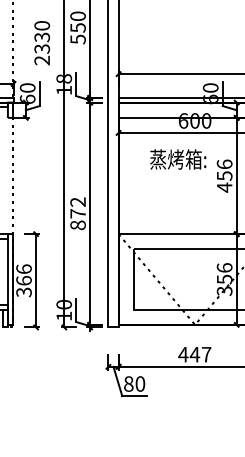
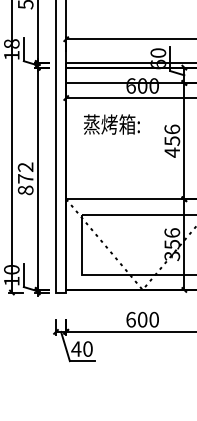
text: (178, 159) -> (112, 124), moved
text: (194, 354) -> (142, 319), 447 -> 600
text: (128, 383) -> (76, 348), 80 -> 40

